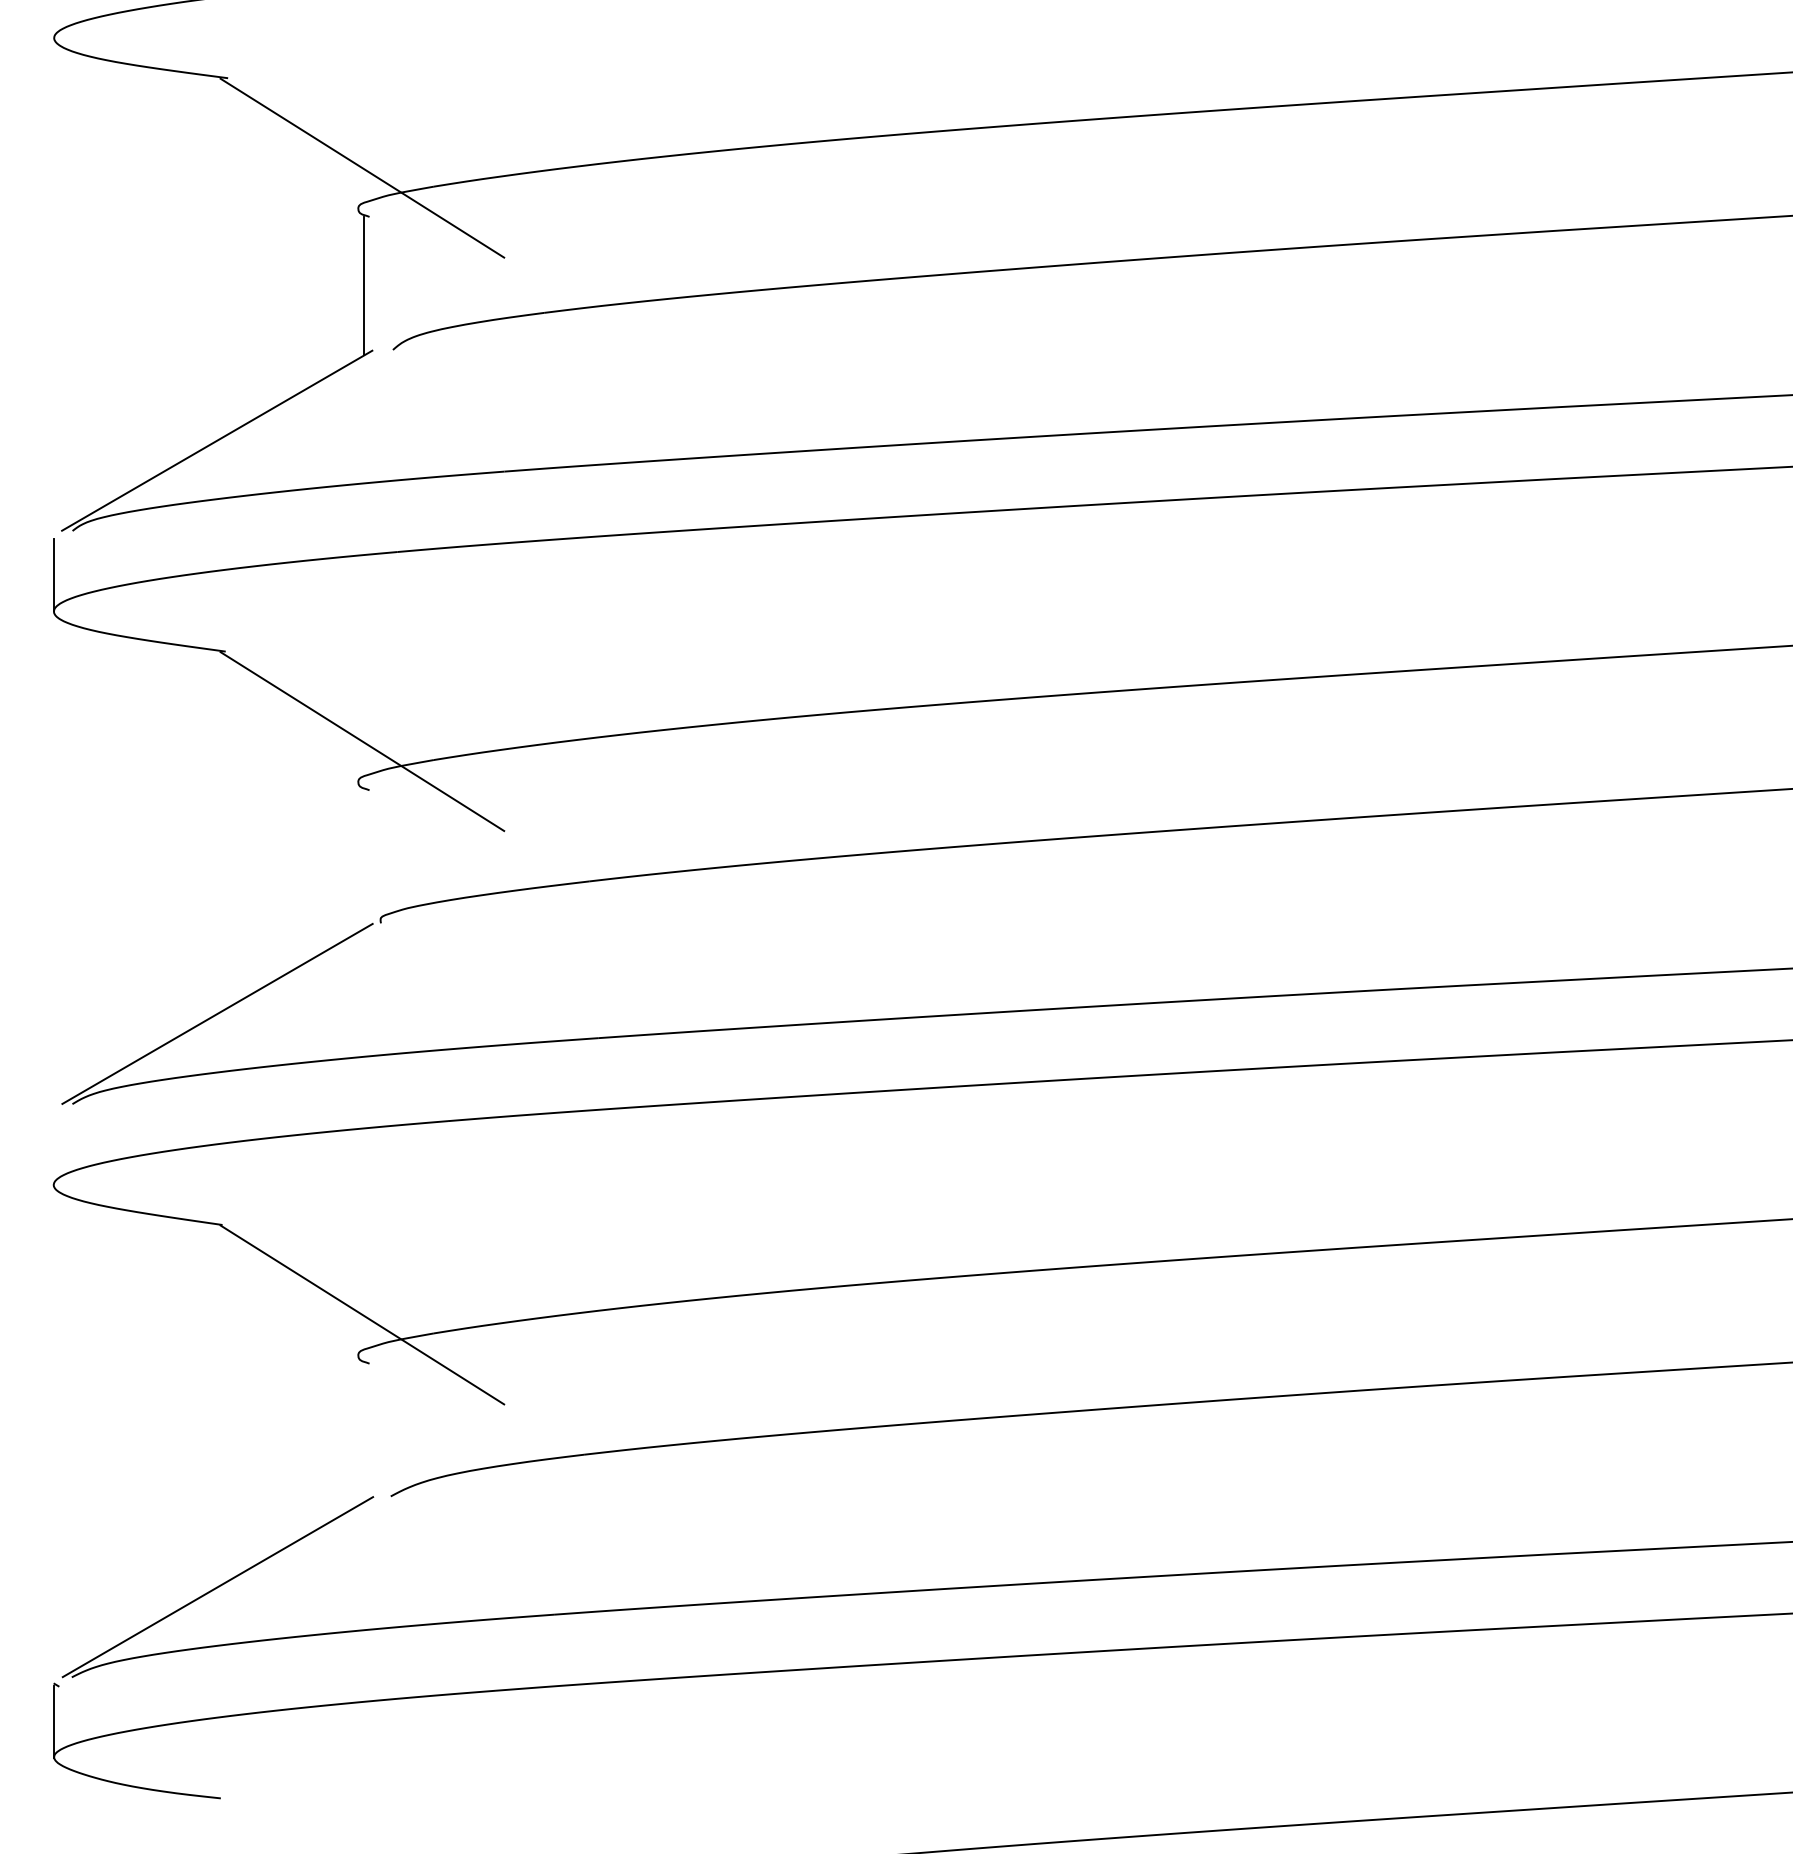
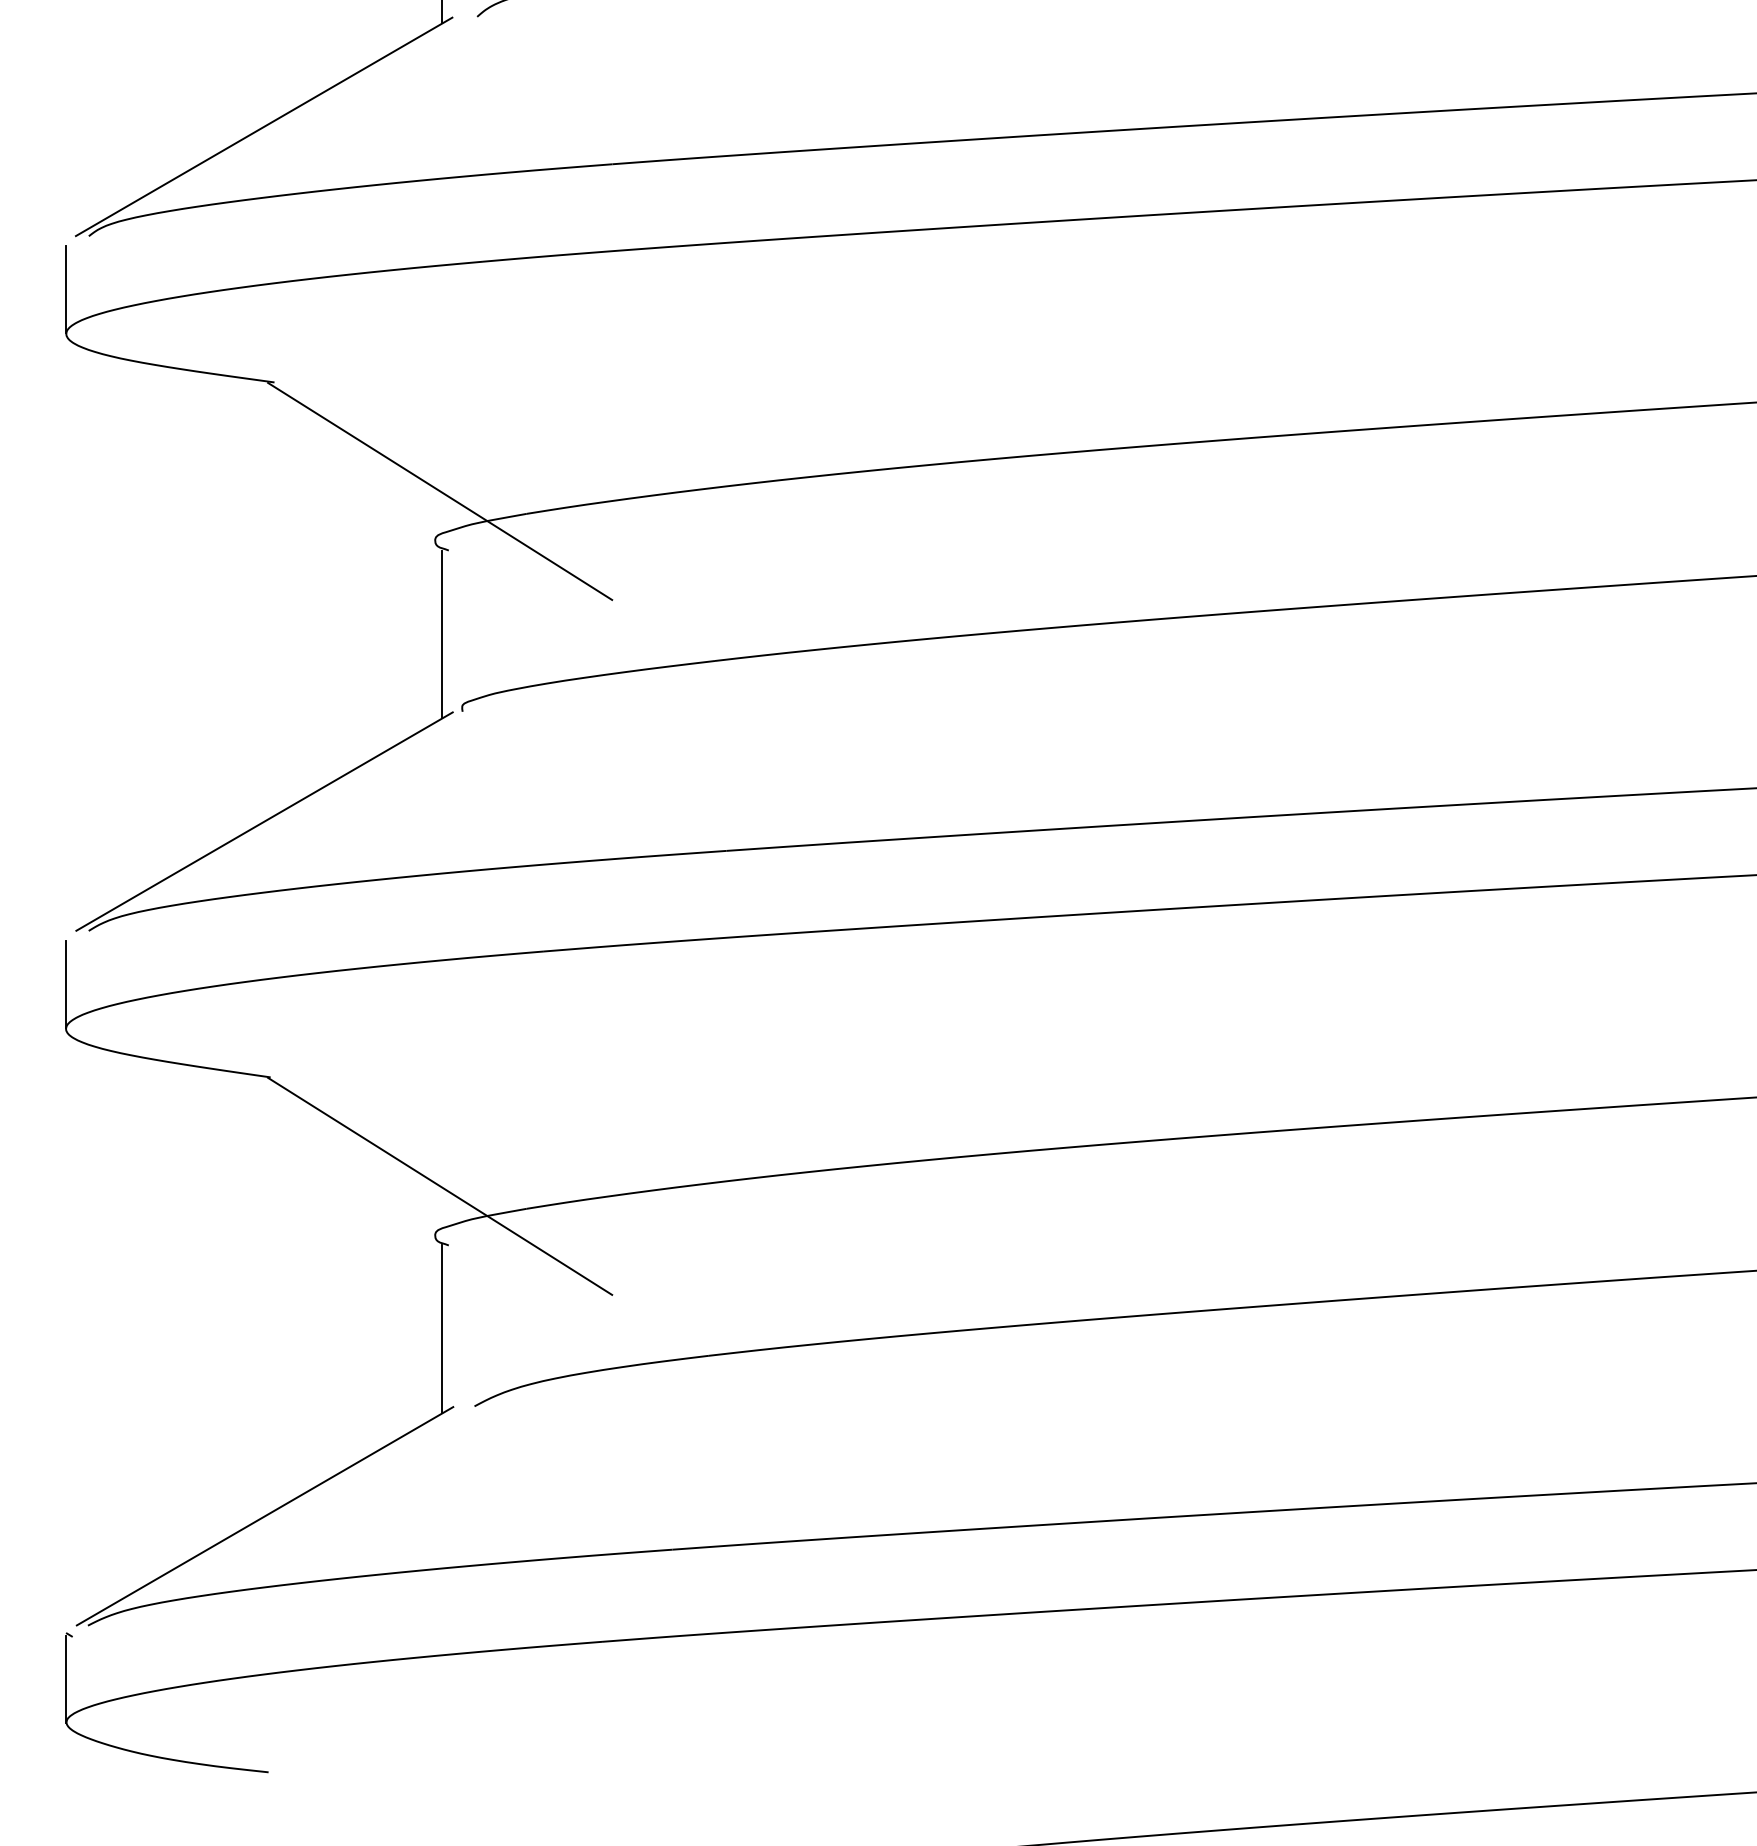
line: (364, 859) -> (442, 634), added
line: (53, 1148) -> (65, 984), added
line: (364, 1432) -> (442, 1328), added

